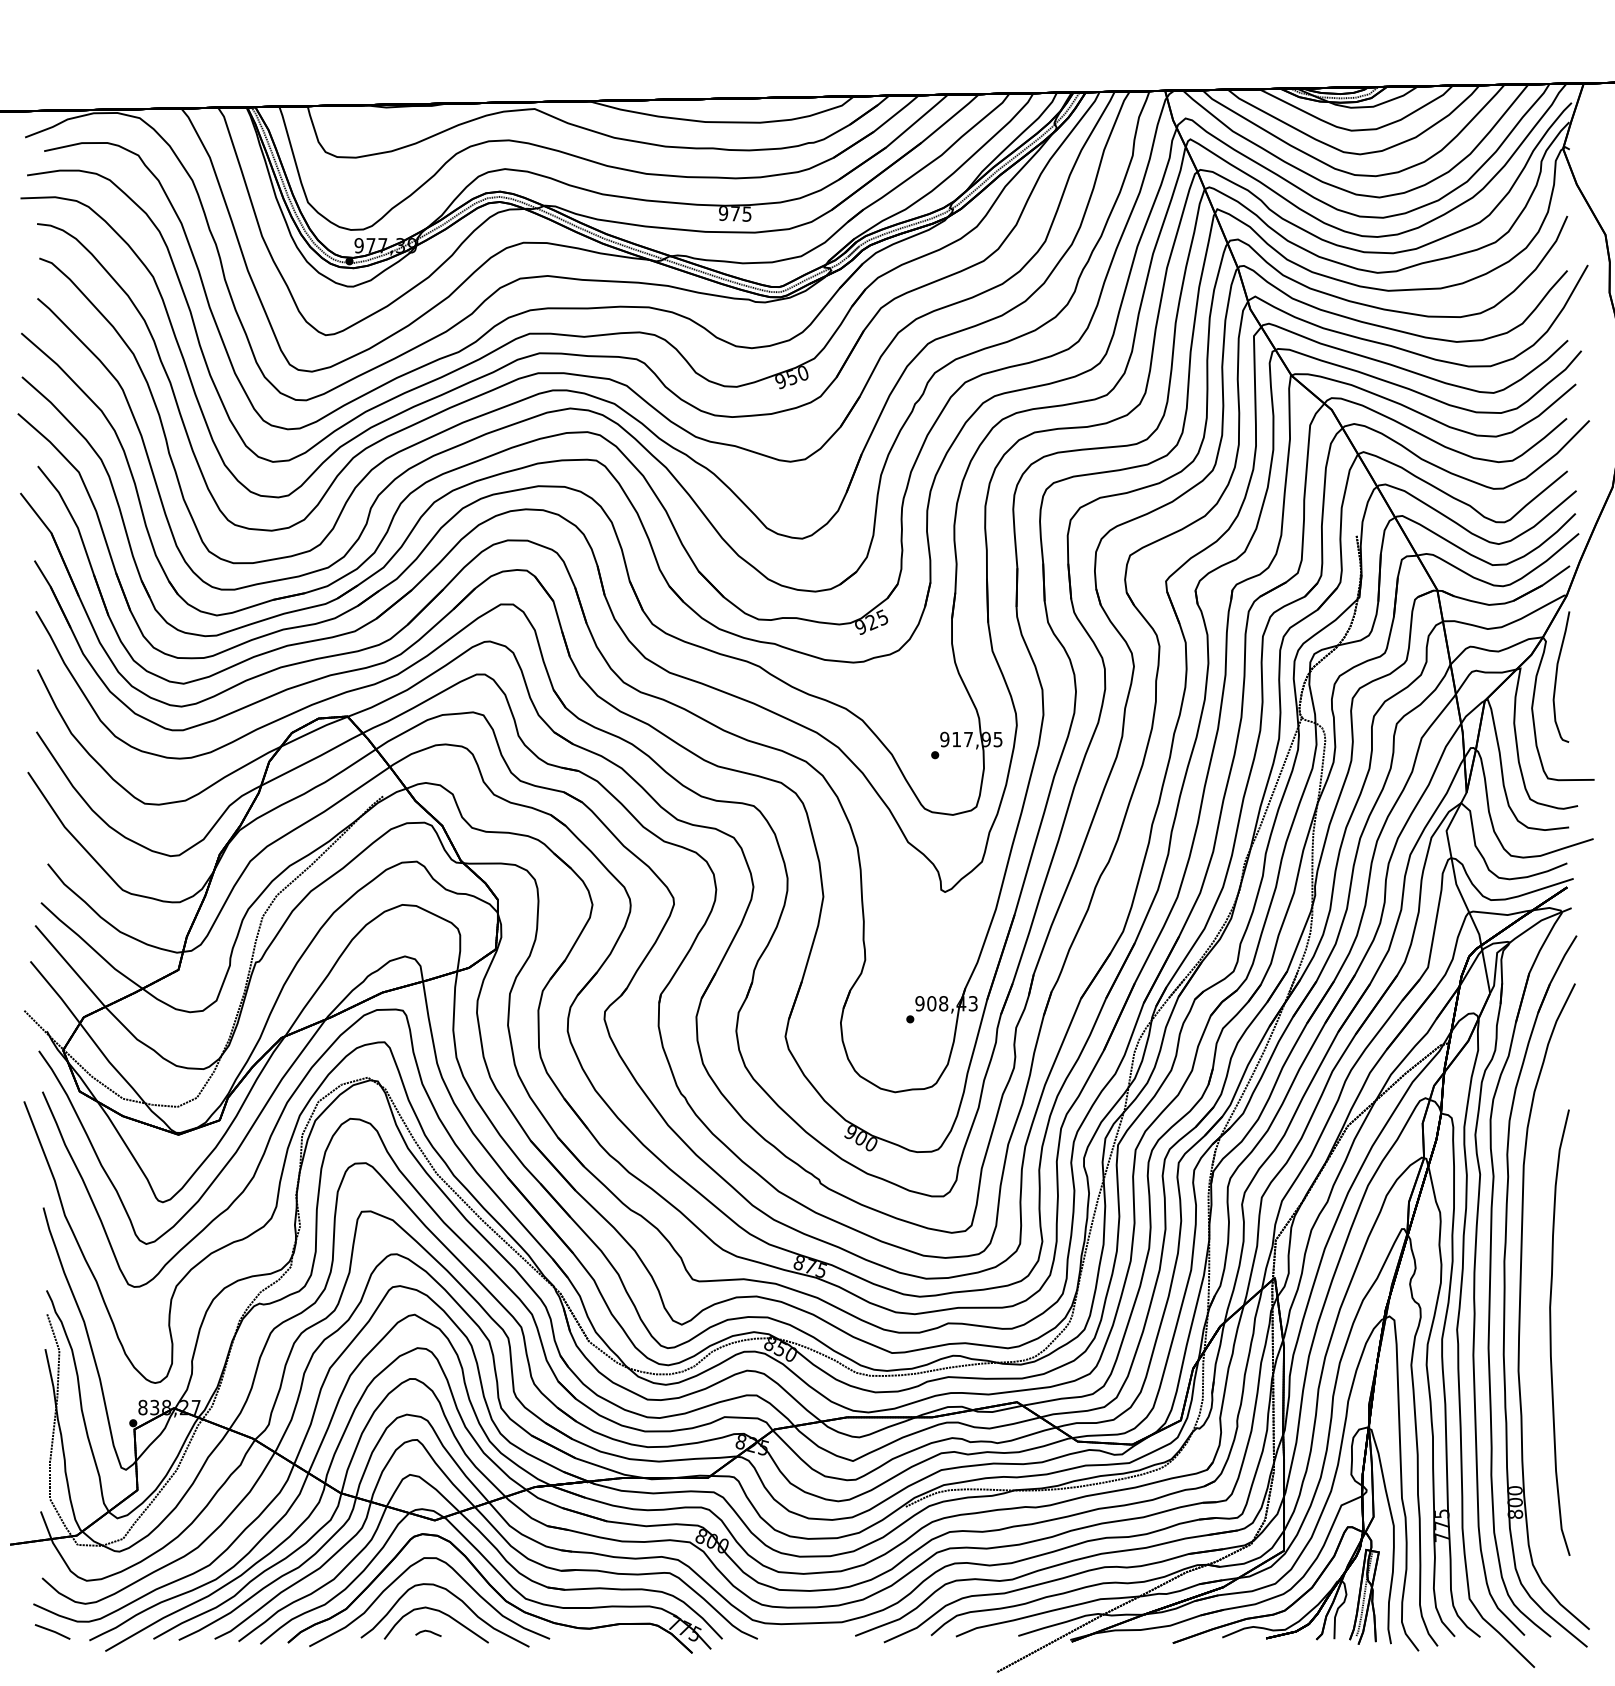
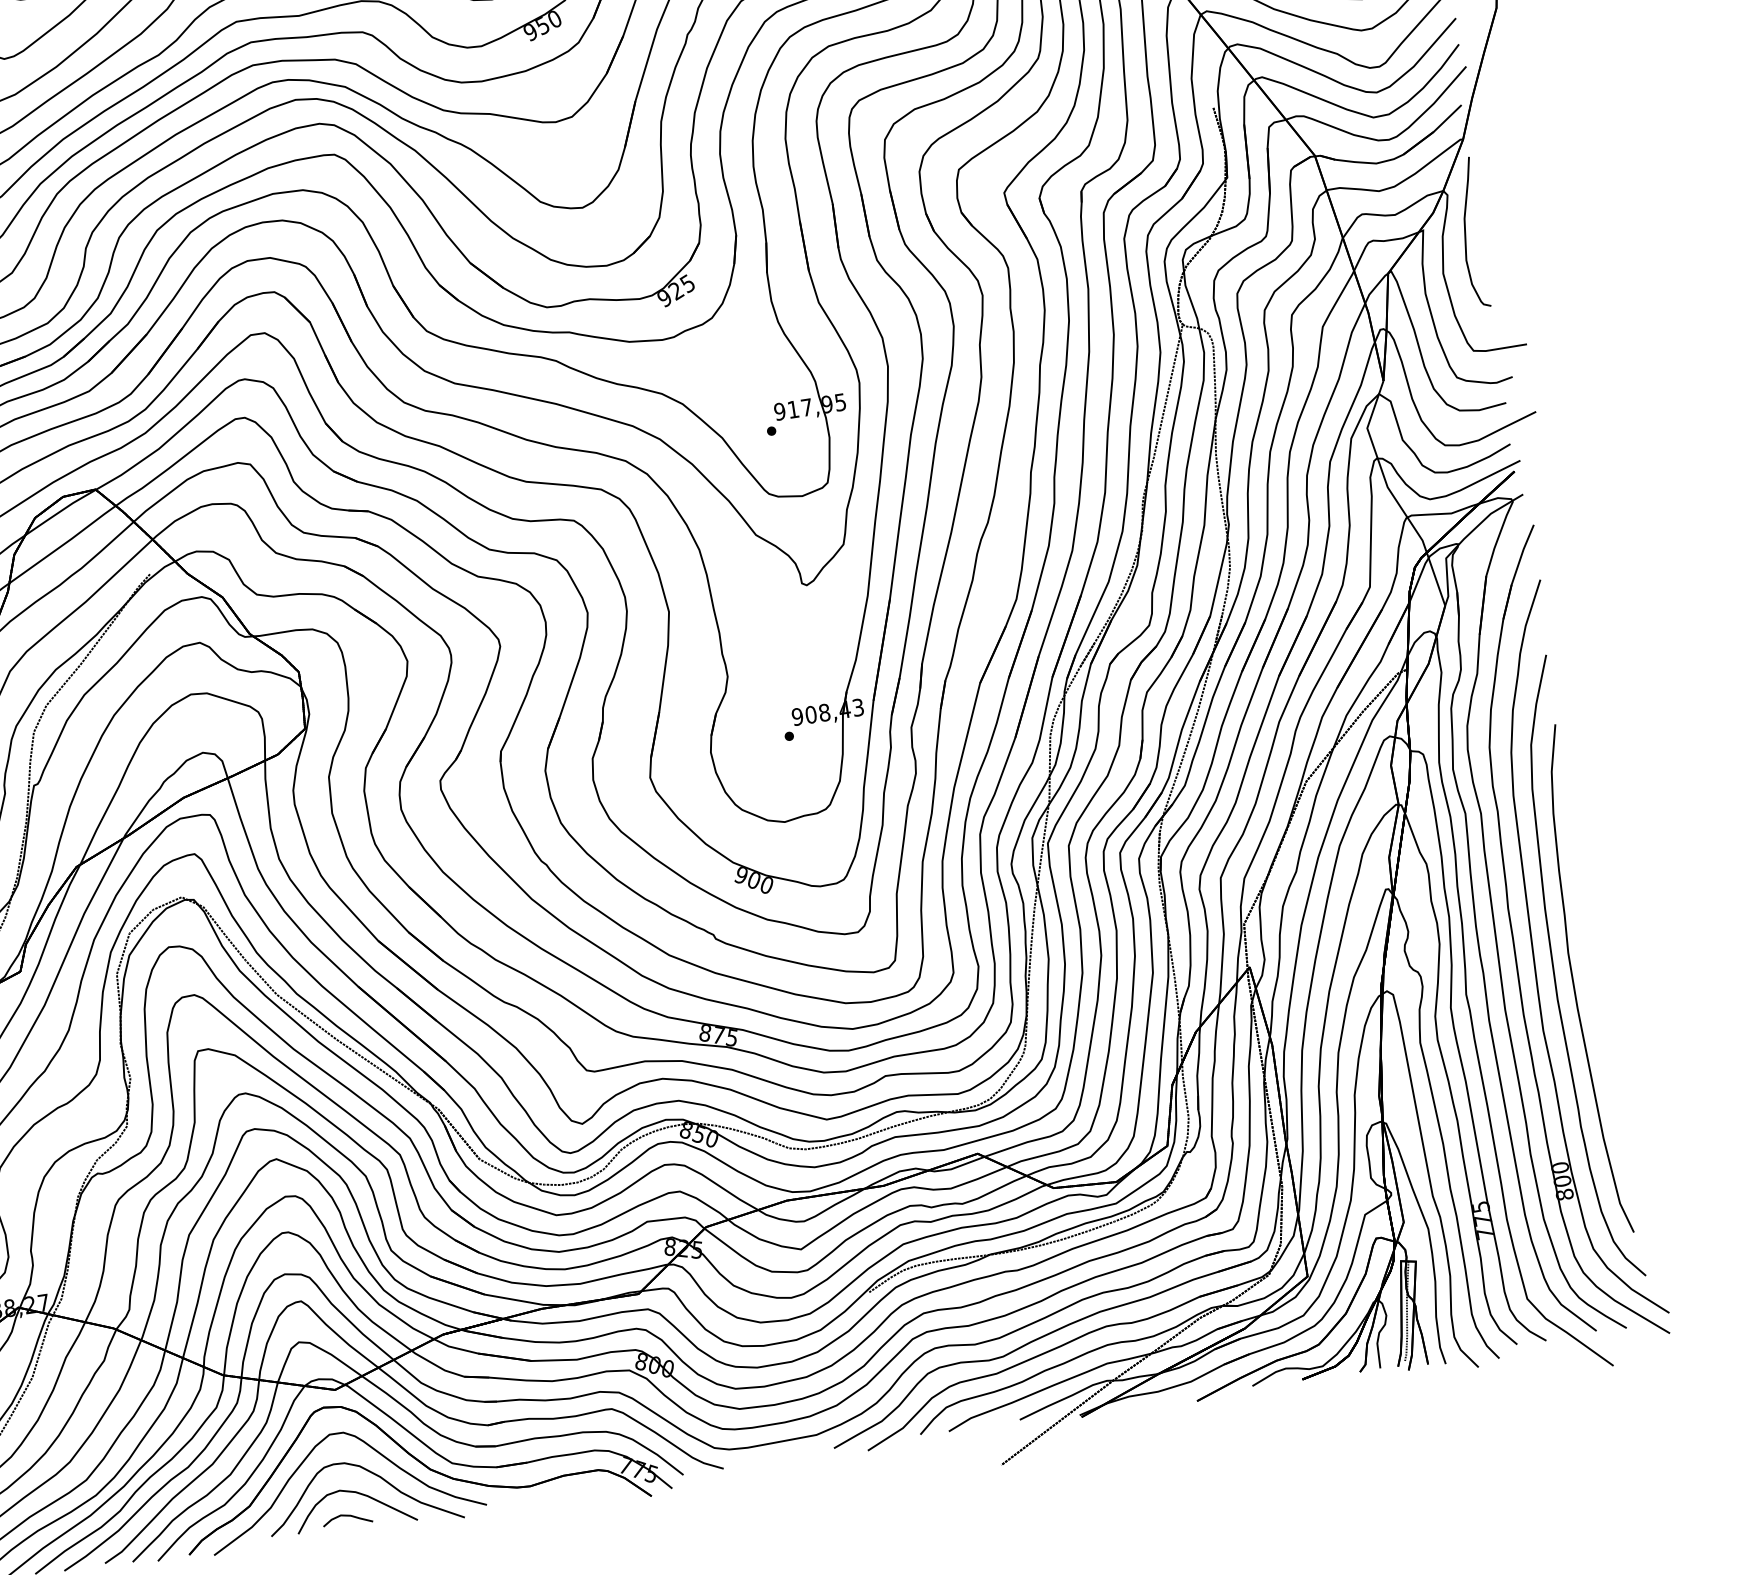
curve: (1536, 1321) -> (1555, 971), added
part: (428, 1633) -> (347, 1519), size x1.67

